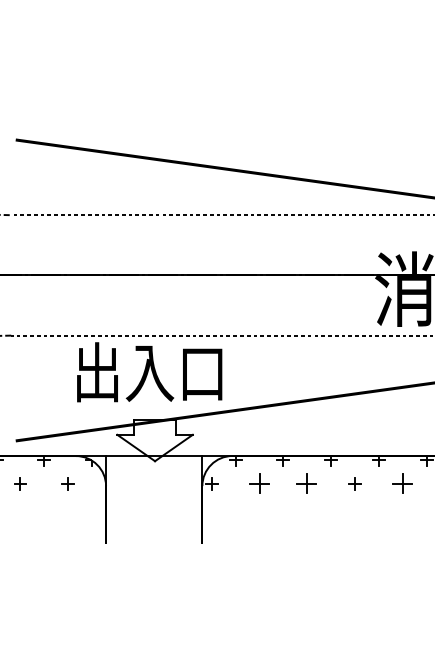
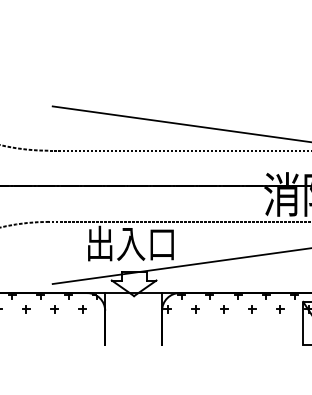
part: (258, 483) -> (195, 309), size x0.62
part: (307, 483) -> (224, 309), size x0.62
part: (402, 483) -> (280, 309), size x0.62

